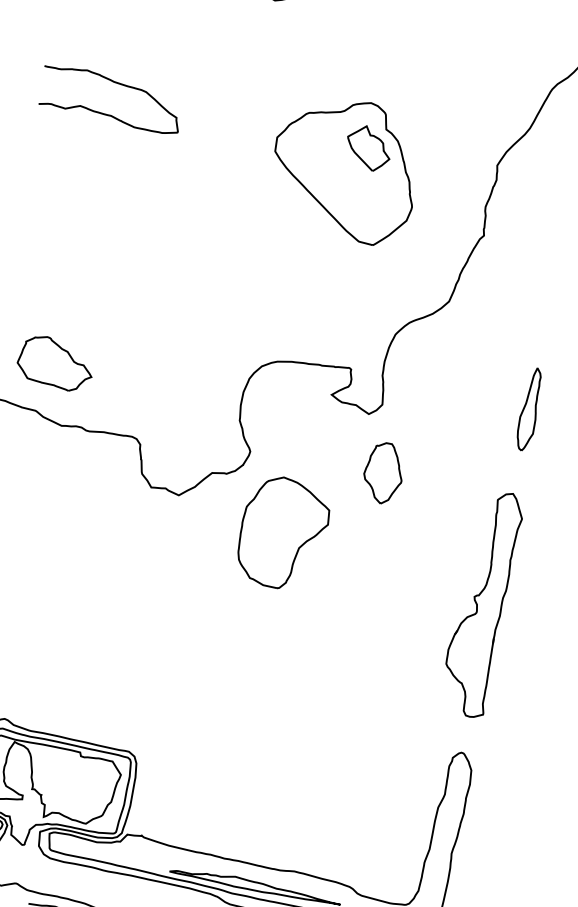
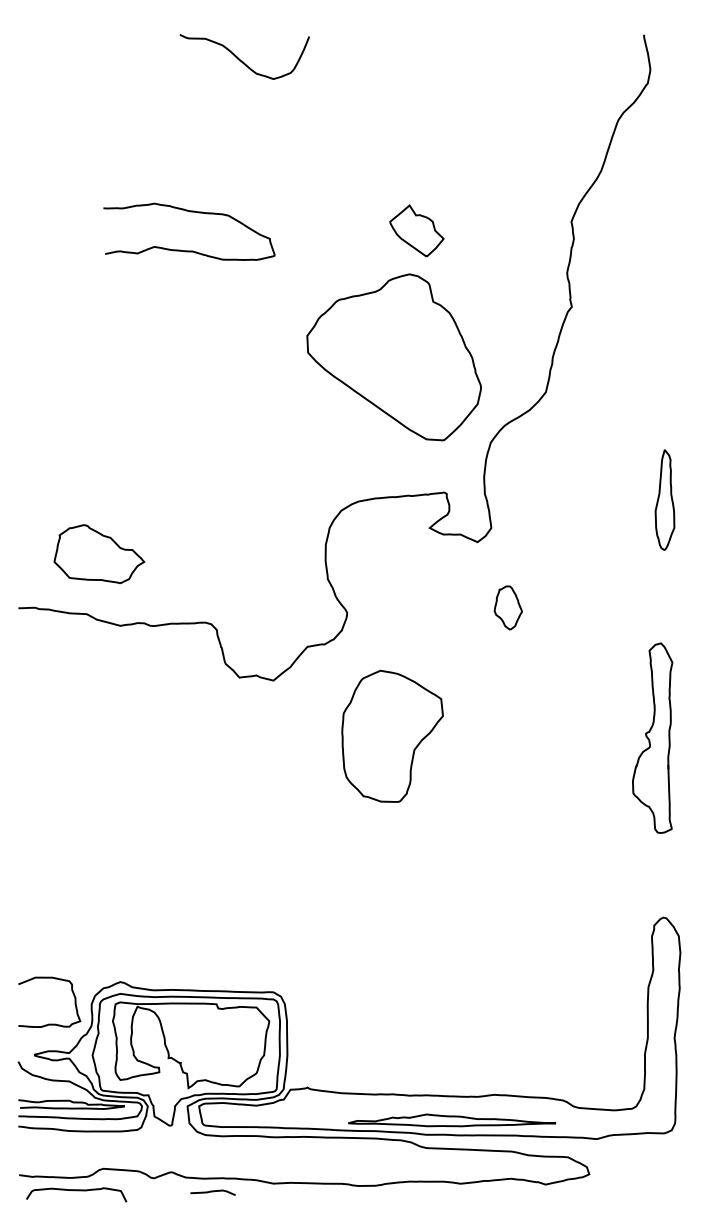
curve: (108, 114) -> (189, 250), moved
part: (344, 168) -> (393, 357), moved
part: (383, 472) -> (507, 607), size x0.6
part: (283, 532) -> (392, 735), moved
part: (481, 602) -> (652, 737), size x0.7

